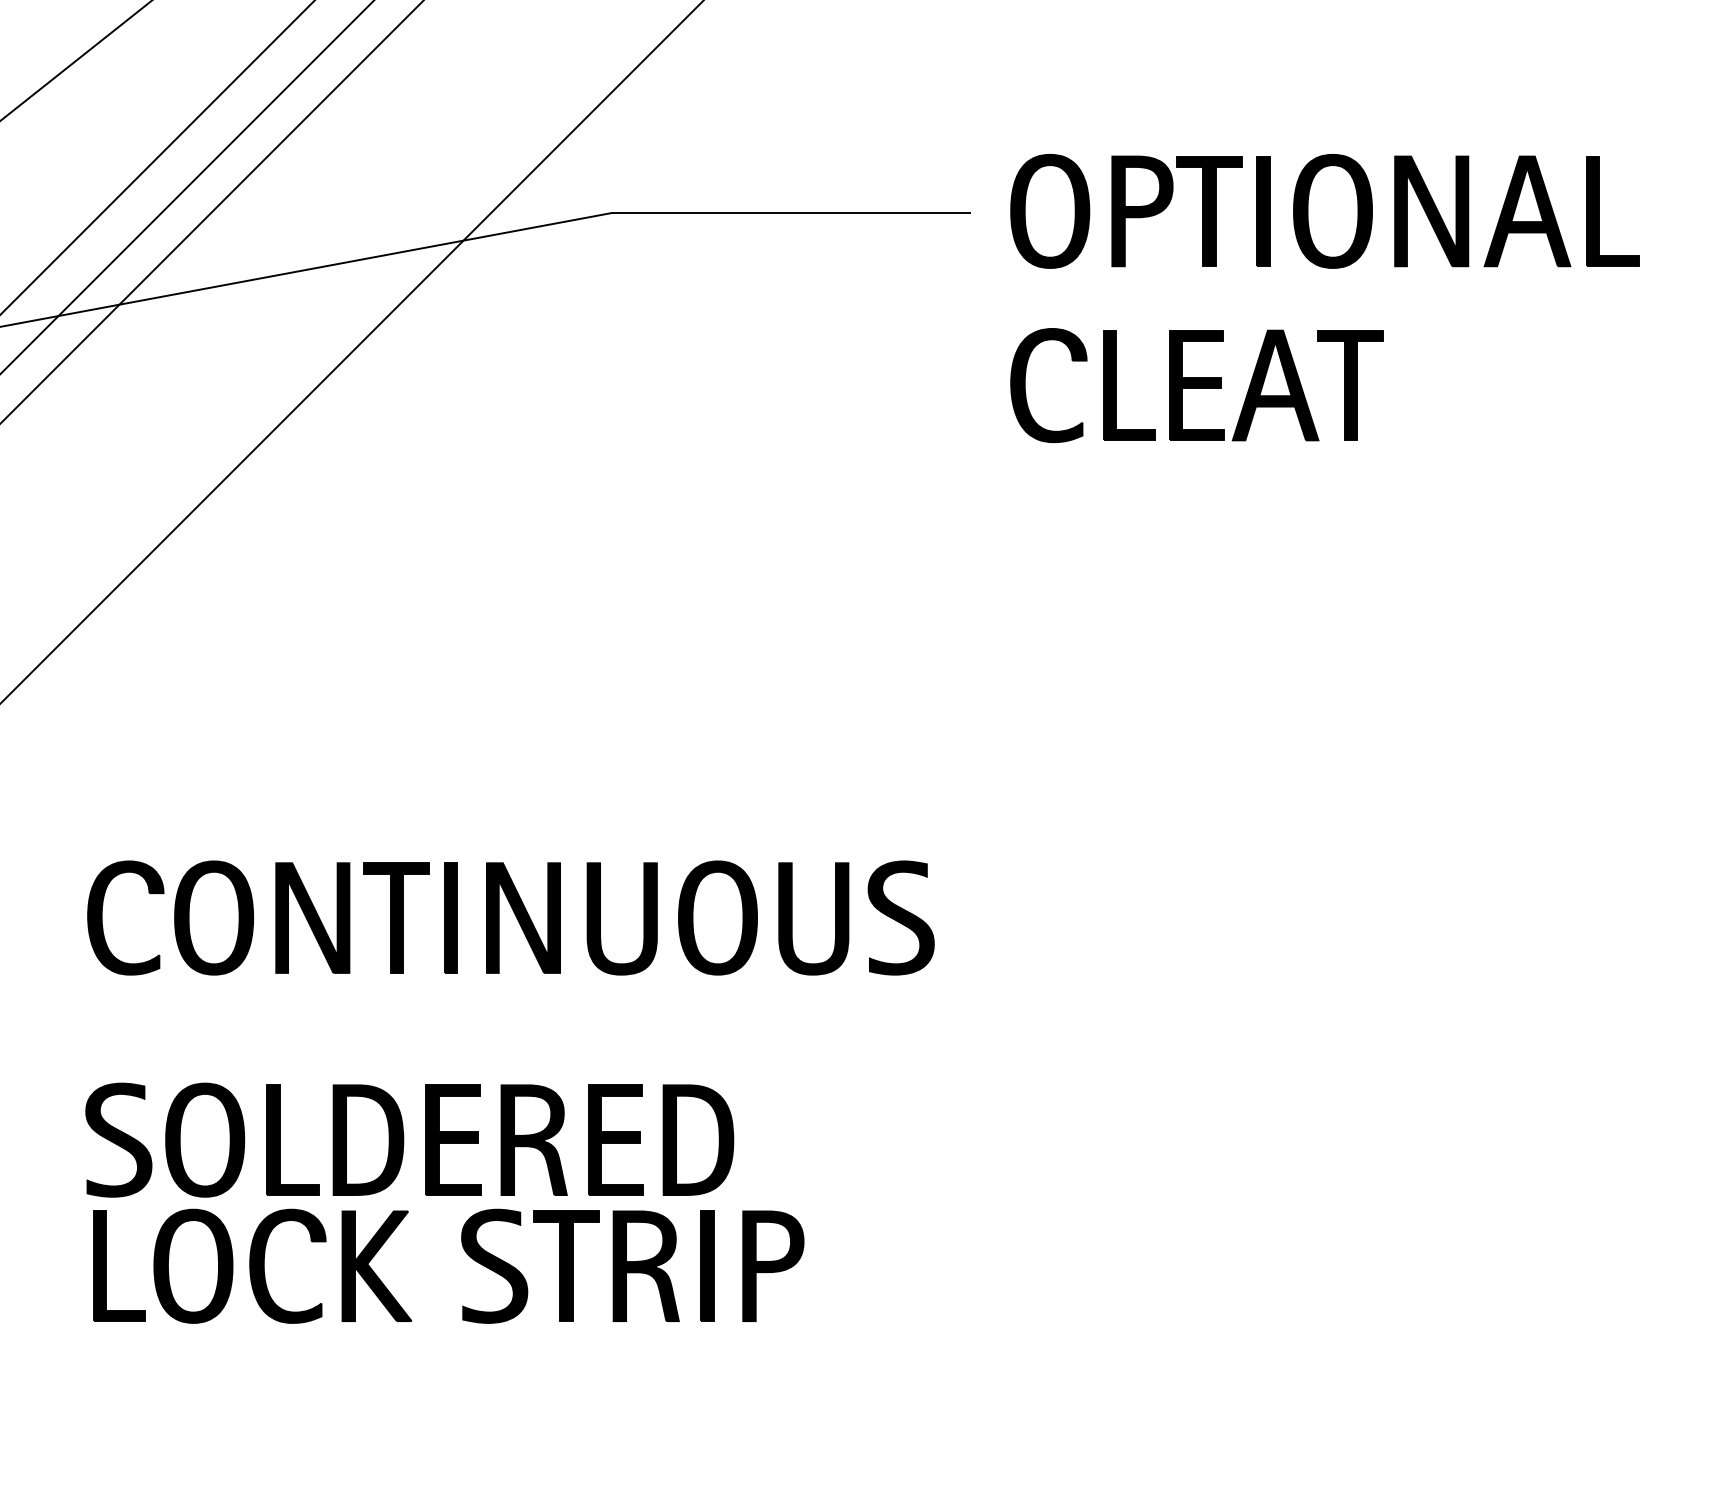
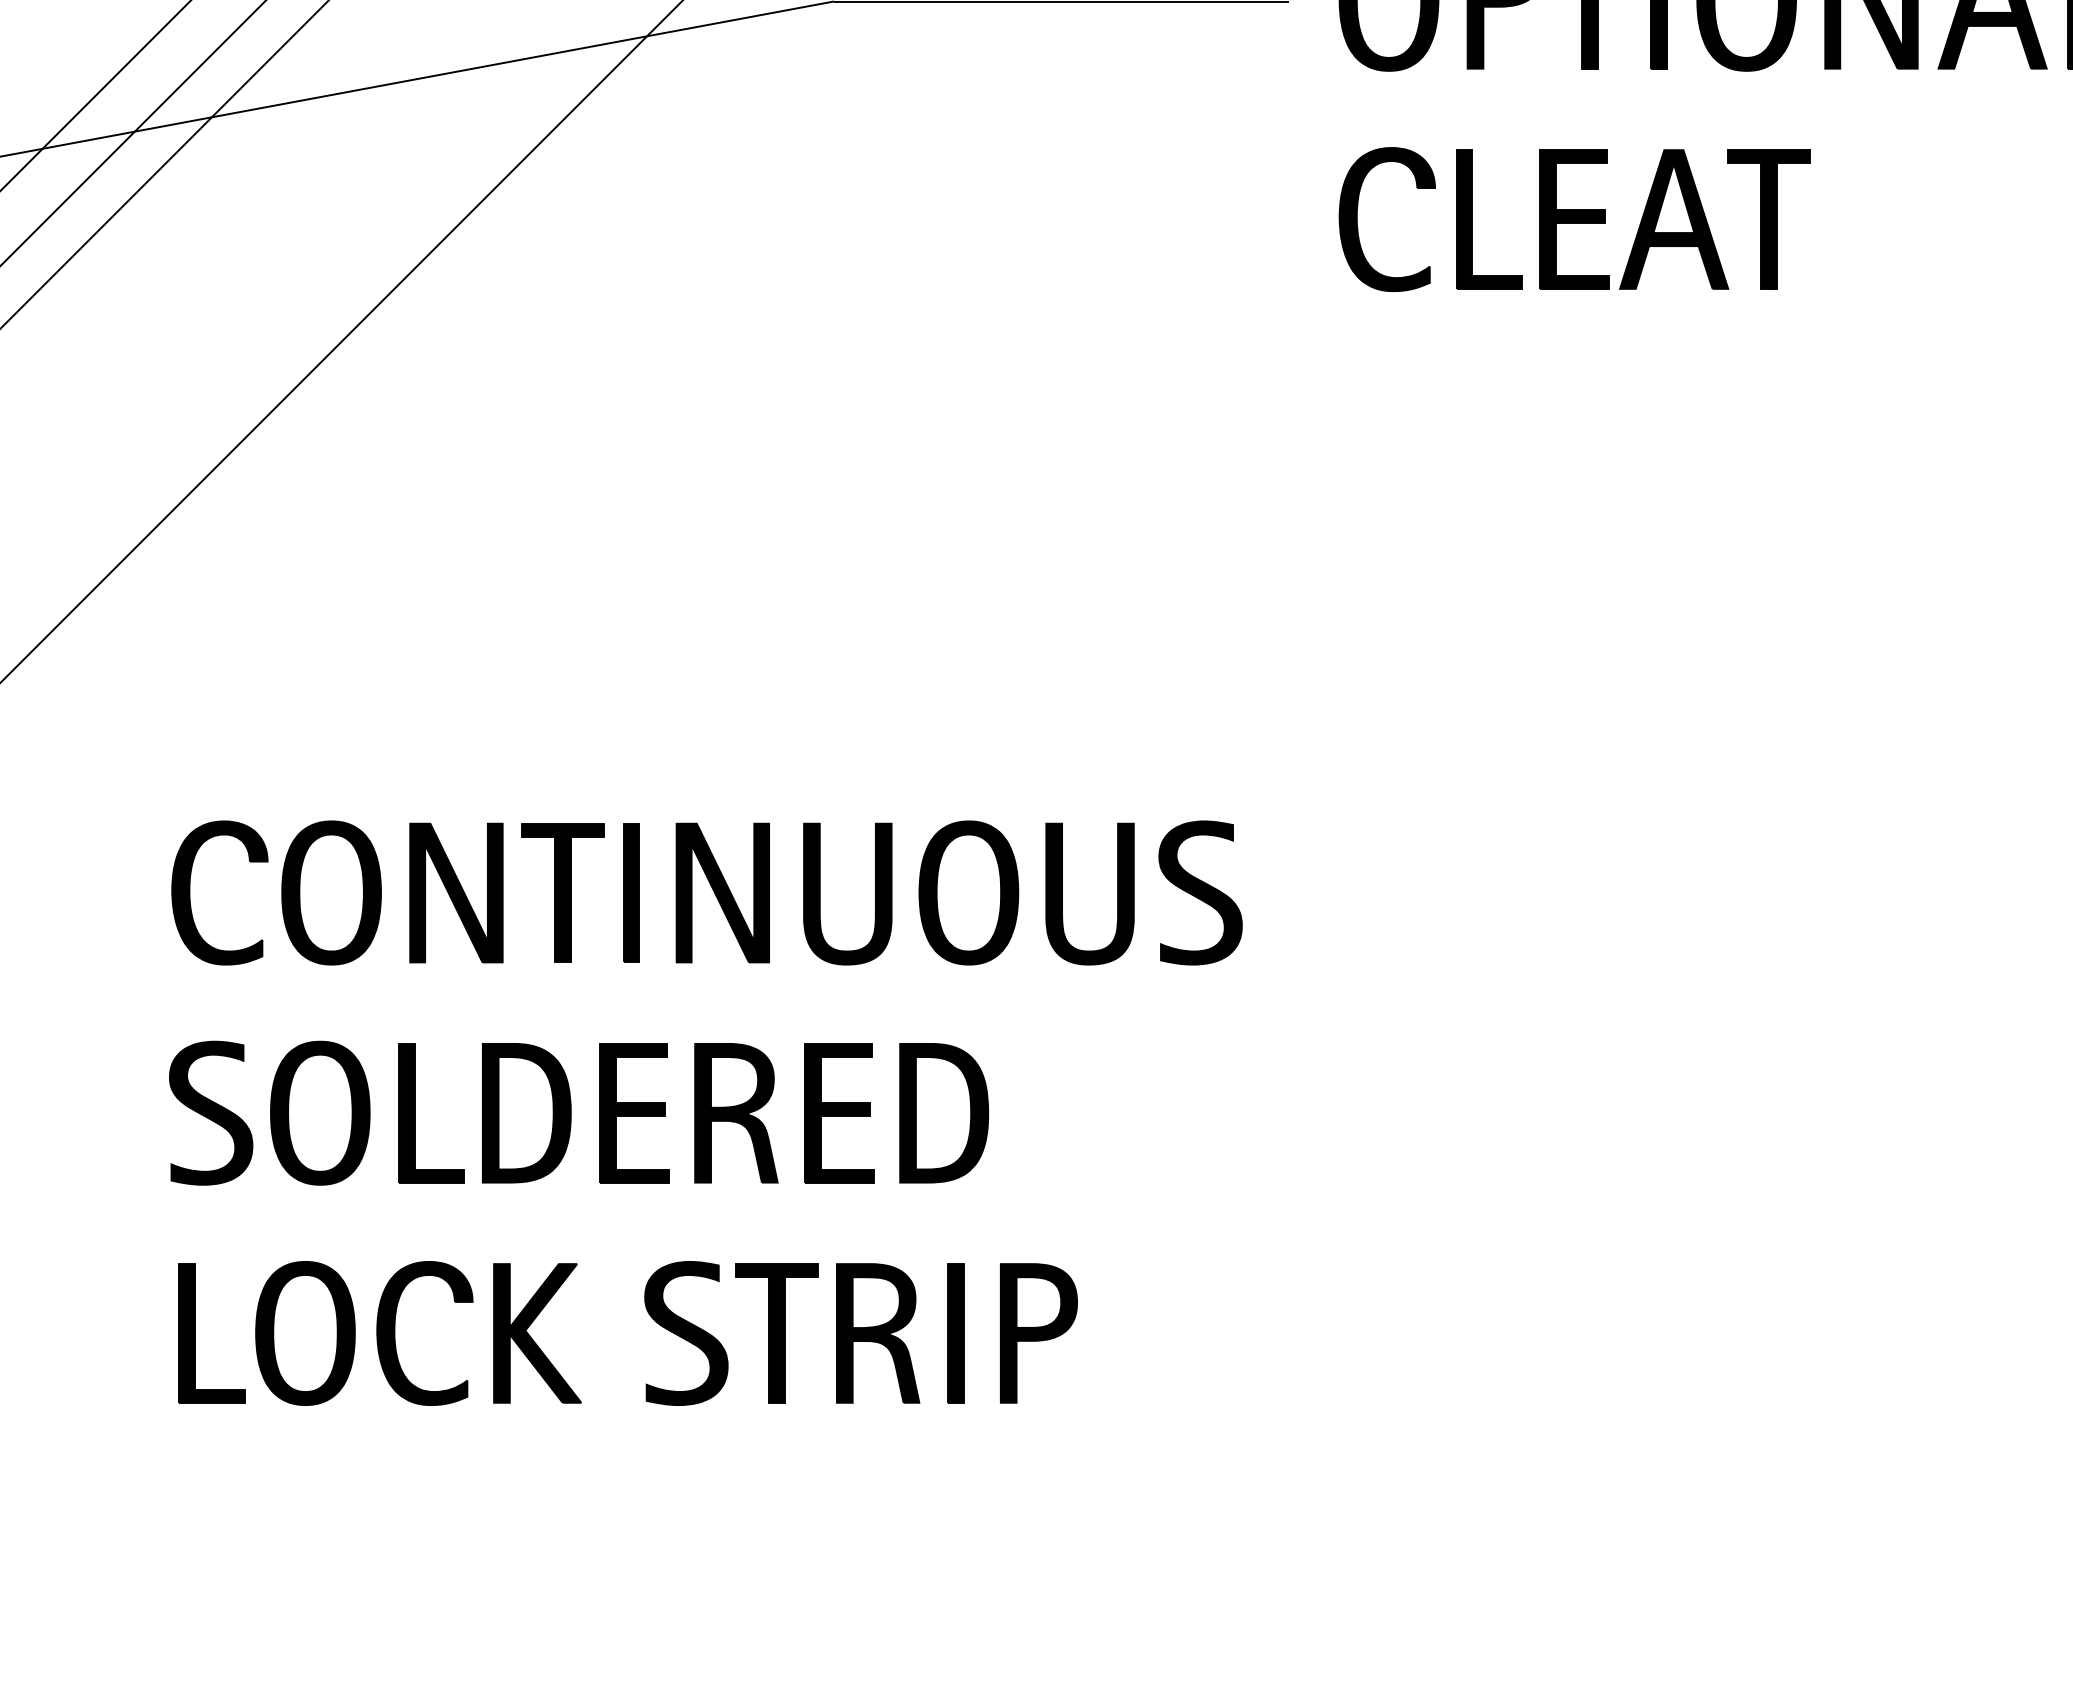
part: (409, 1139) -> (578, 1112), moved

